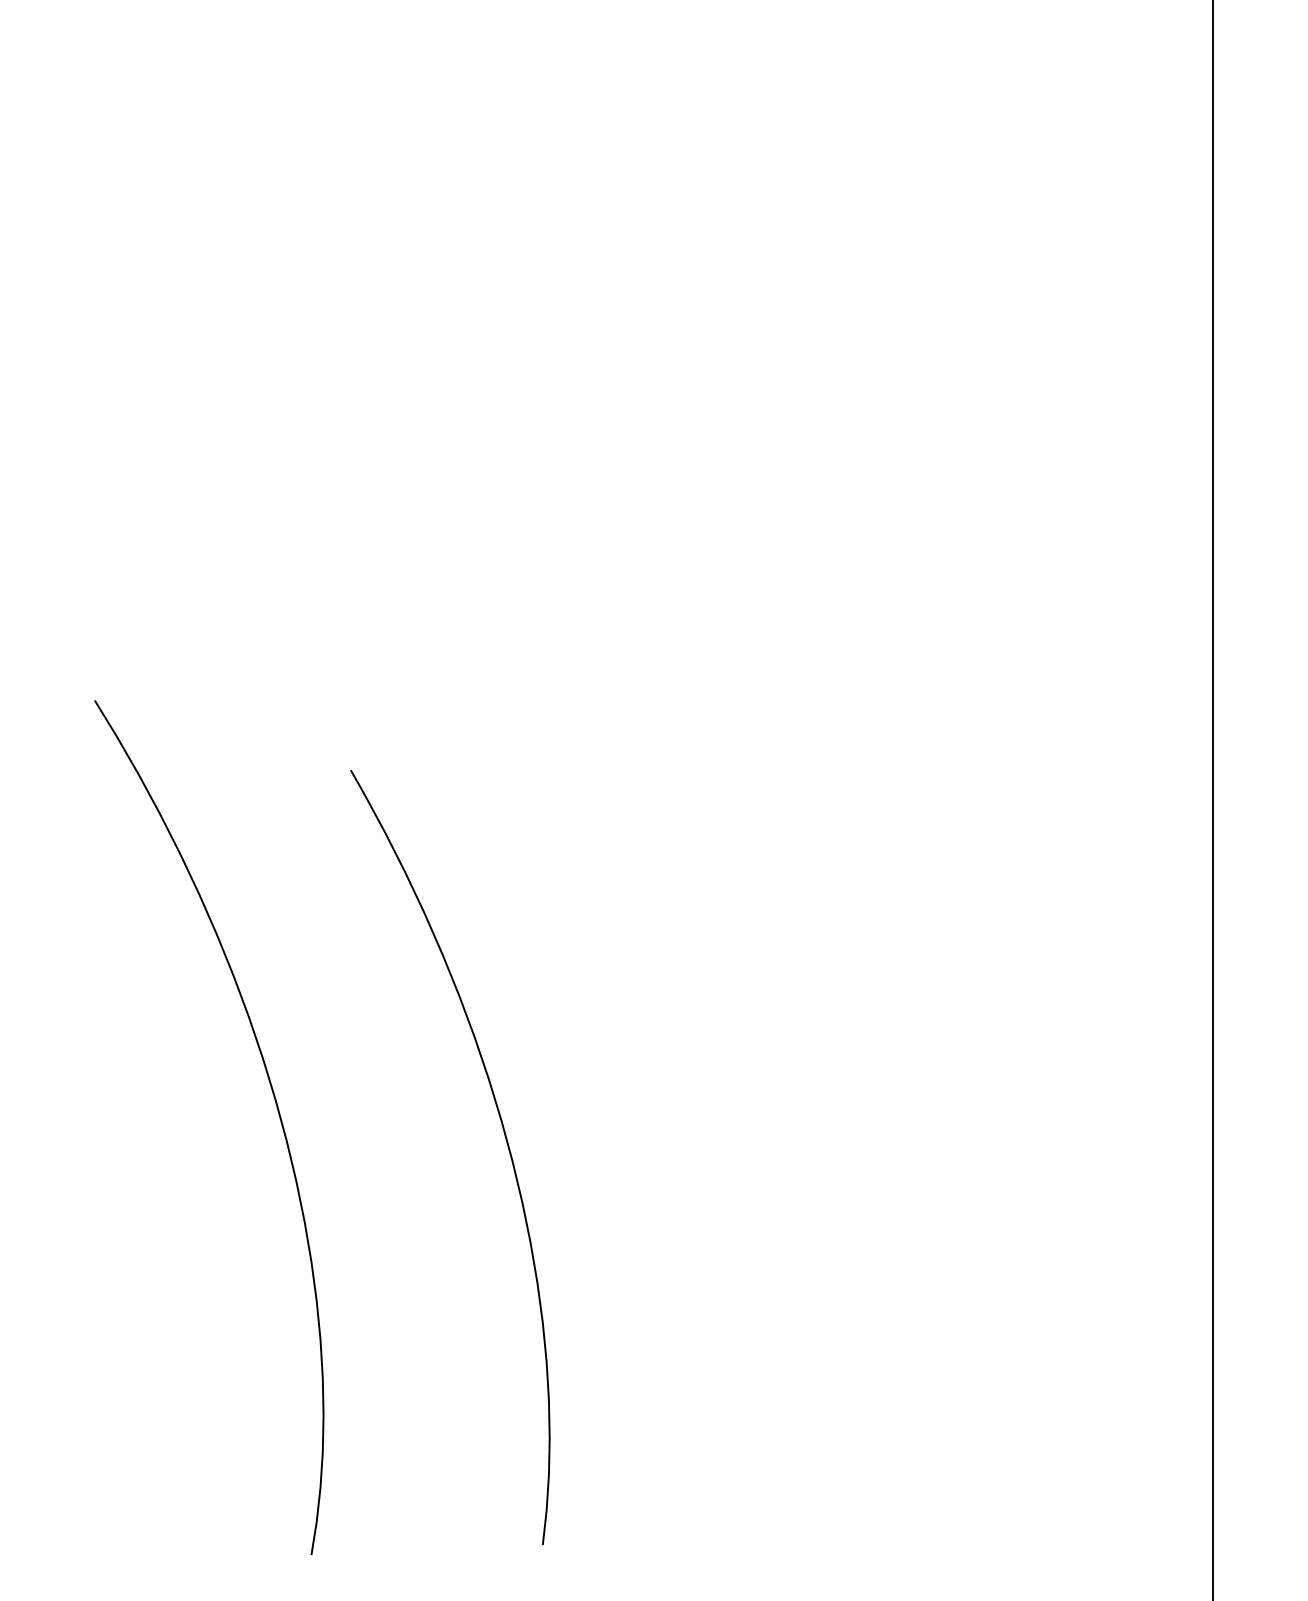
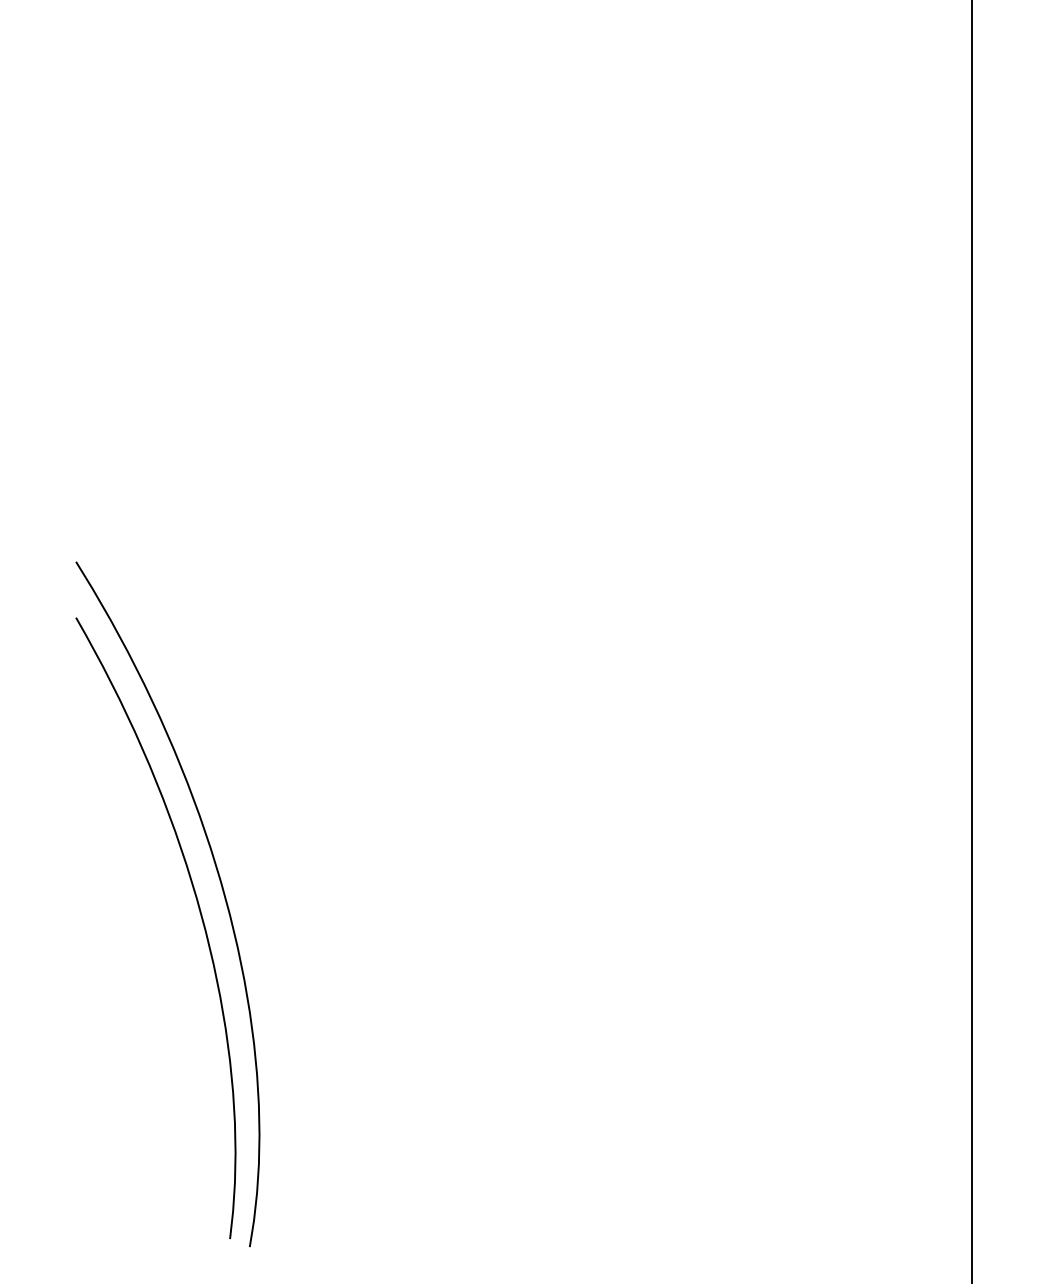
curve: (506, 1143) -> (200, 917), moved

